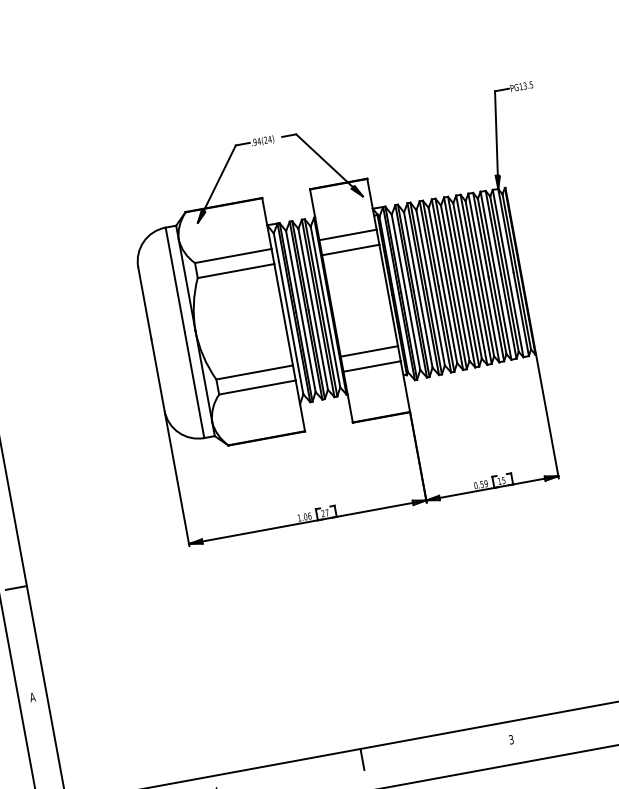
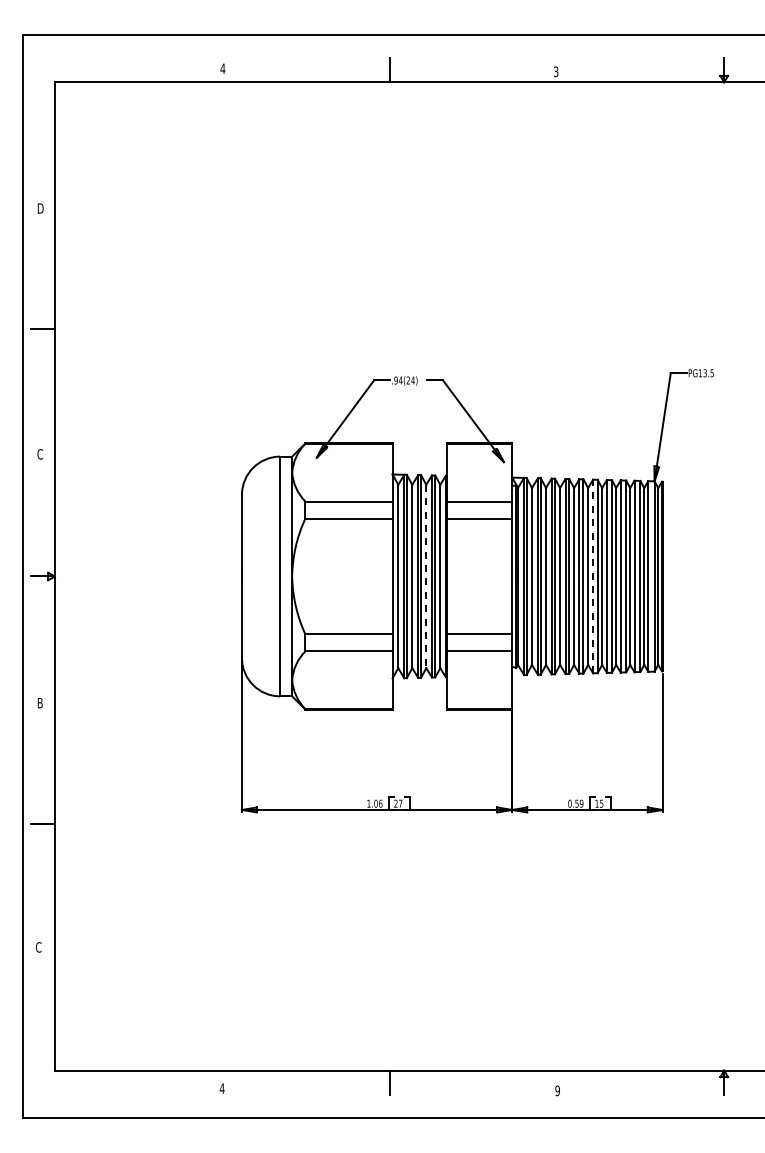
line: (459, 282) -> (593, 576), solid -> dashed
line: (313, 309) -> (426, 576), solid -> dashed
text: (32, 697) -> (38, 947), A -> C
text: (511, 739) -> (557, 1090), 3 -> 9

